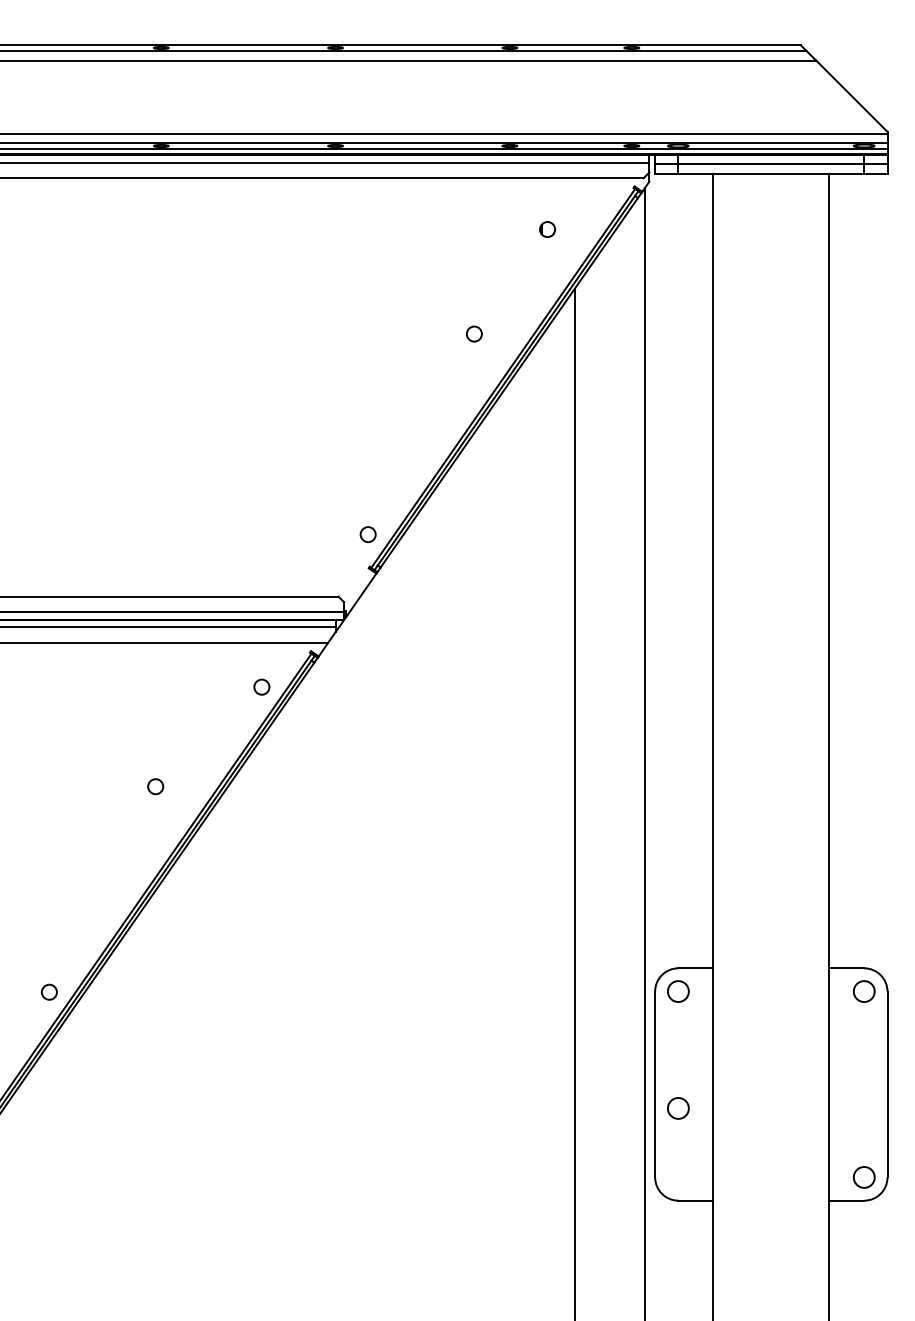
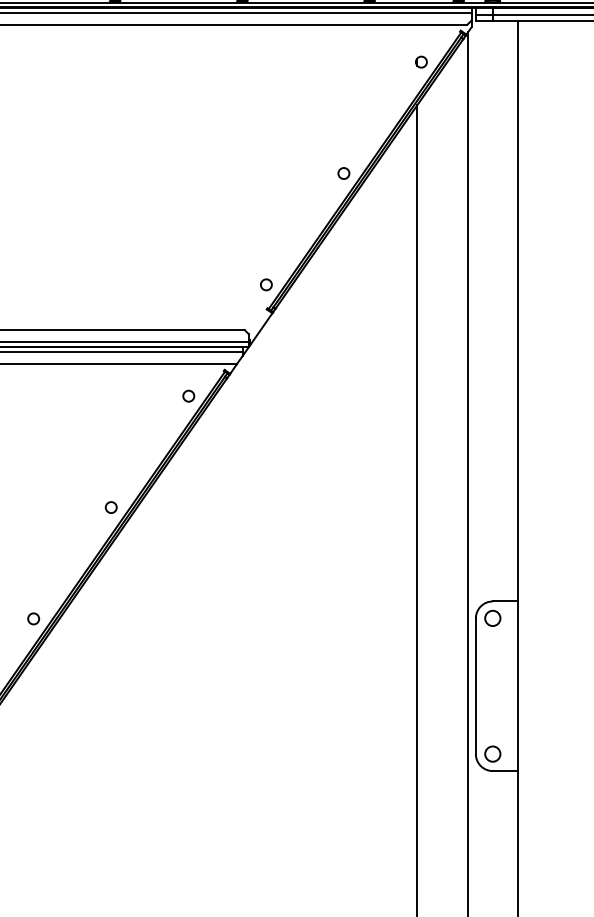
circle: (547, 229) -> (421, 62), moved
circle: (474, 333) -> (343, 173), moved
circle: (155, 786) -> (111, 507), moved
circle: (678, 1108) -> (492, 754), moved

